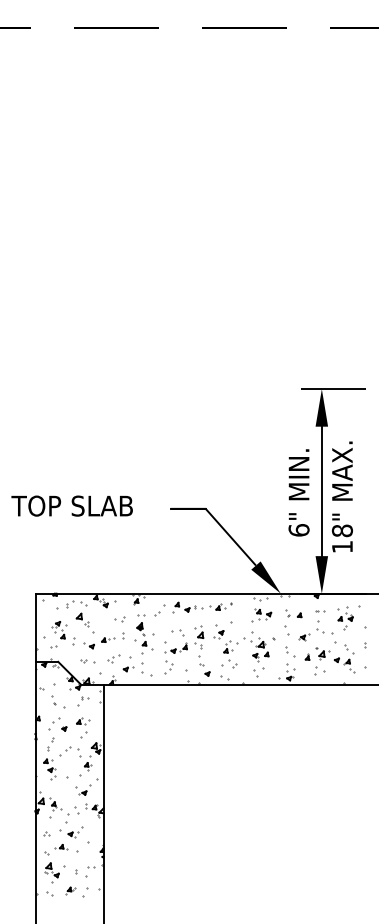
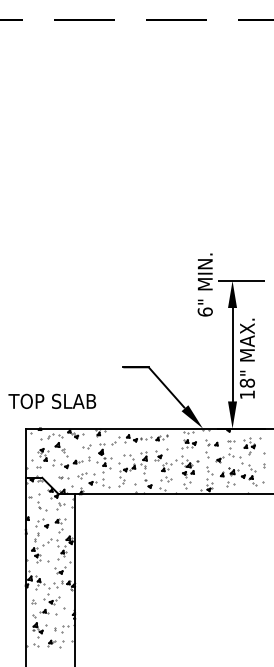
text: (298, 492) -> (204, 284), moved
text: (71, 505) -> (51, 400), moved

